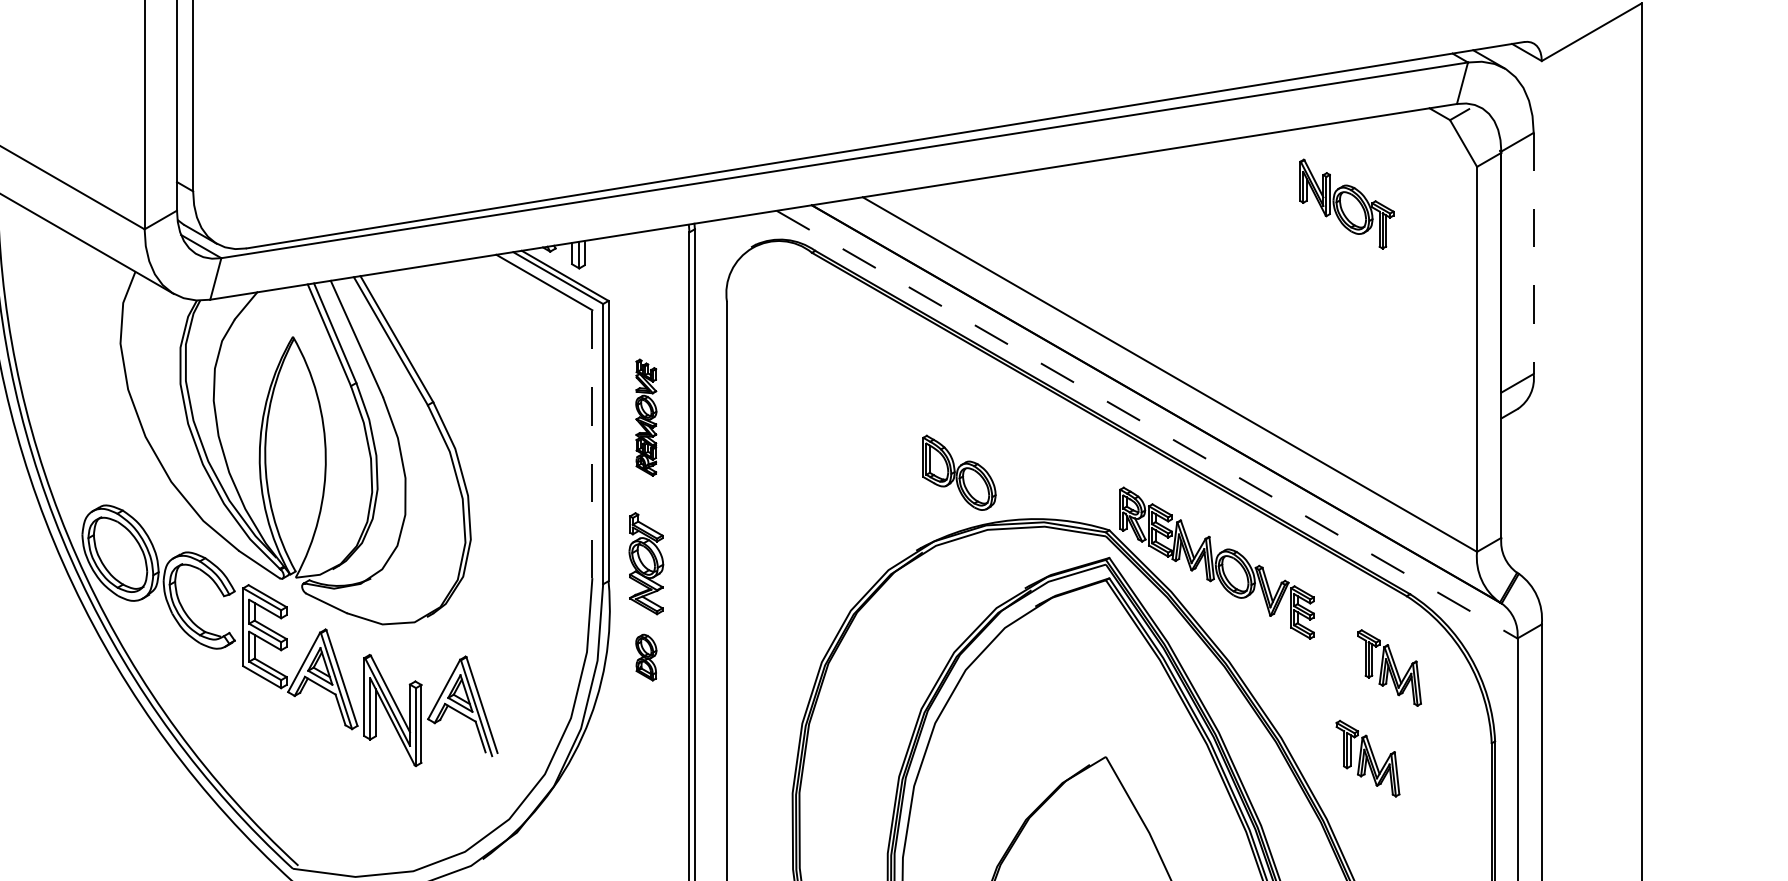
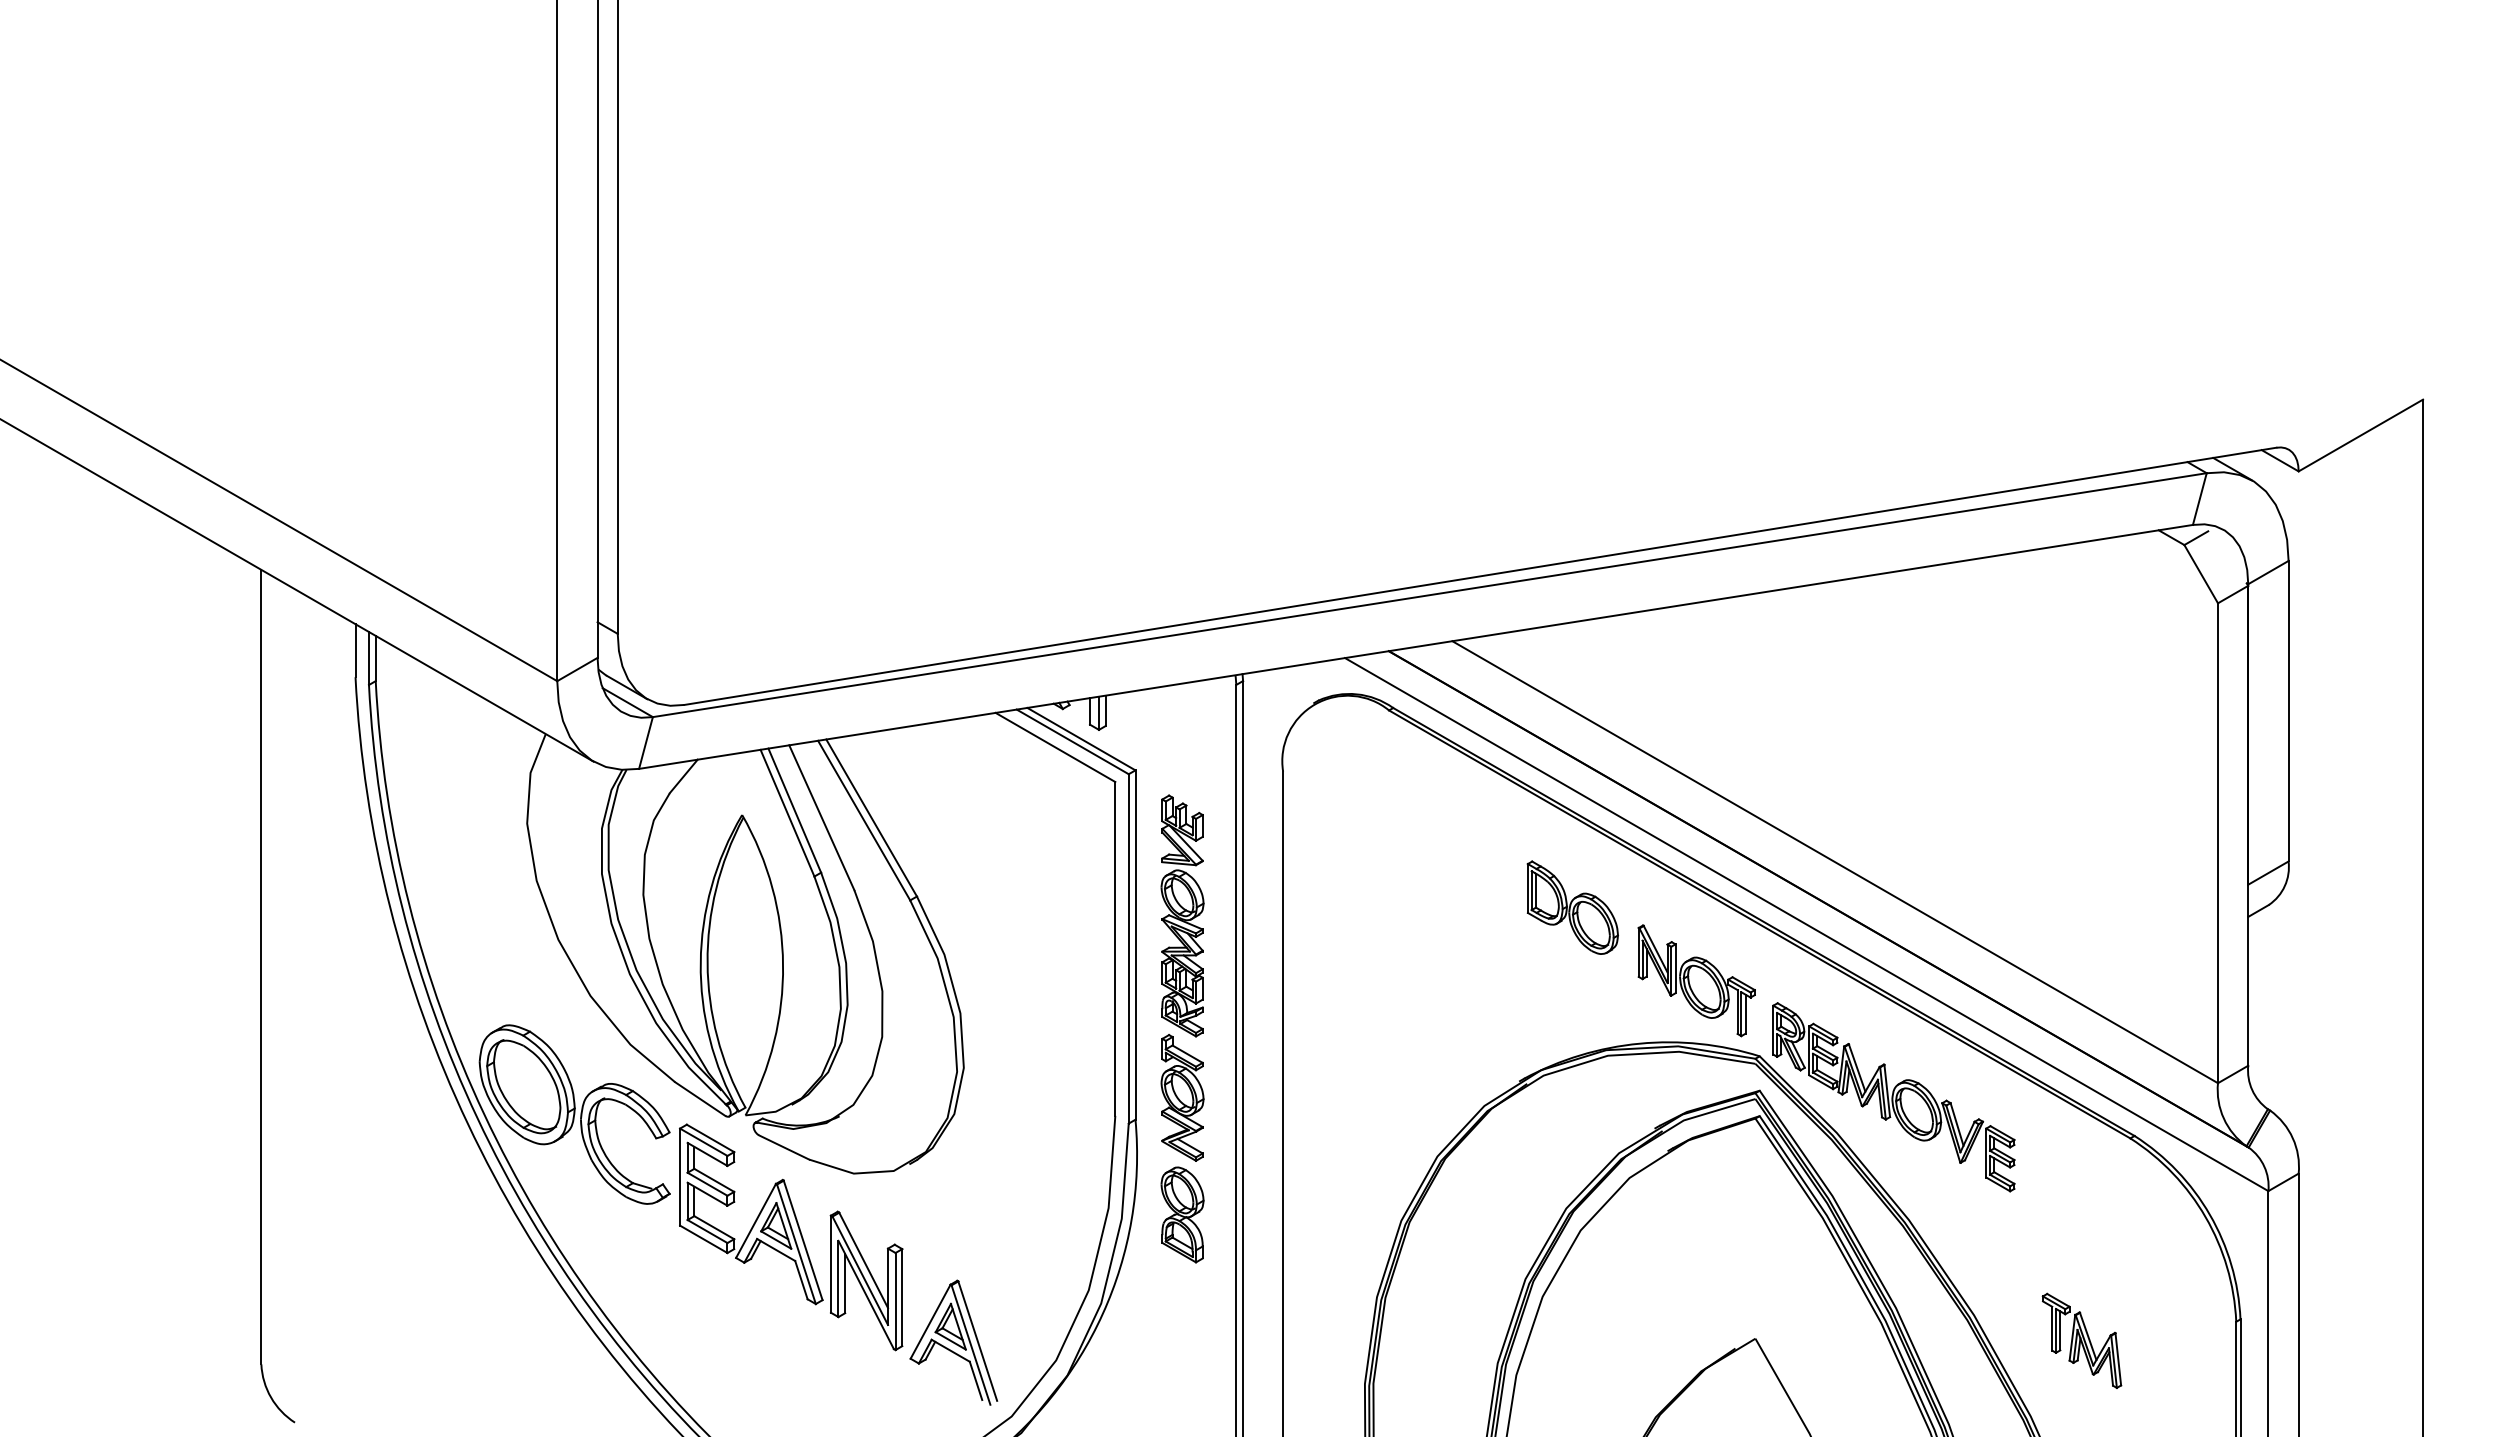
part: (1346, 203) -> (1696, 980), moved
line: (1533, 253) -> (2288, 711), dashed -> solid
part: (646, 417) -> (1182, 915), size x1.67
line: (1147, 424) -> (1807, 924), dashed -> solid
line: (592, 443) -> (1115, 948), dashed -> solid
part: (959, 472) -> (1572, 907), moved
part: (646, 657) -> (1182, 1214), size x1.67
part: (1389, 667) -> (2108, 1227), removed
part: (462, 706) -> (953, 1342), moved

